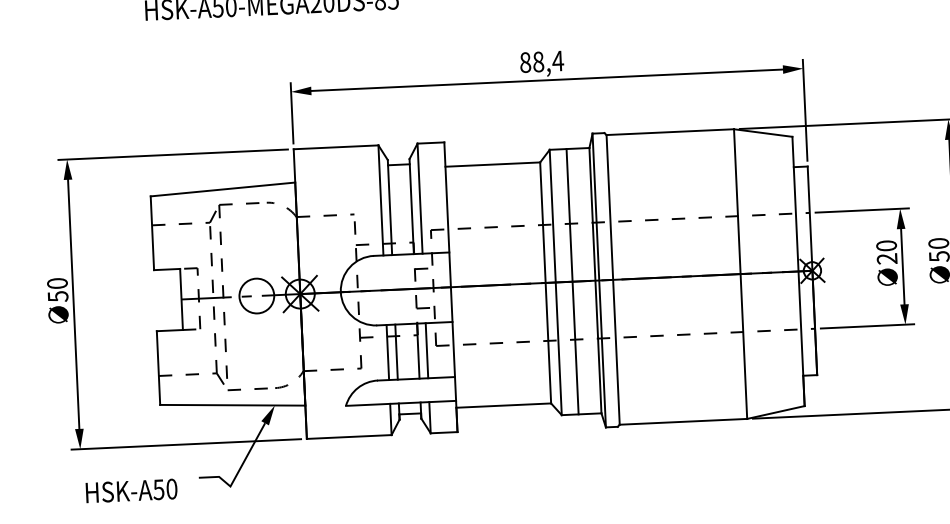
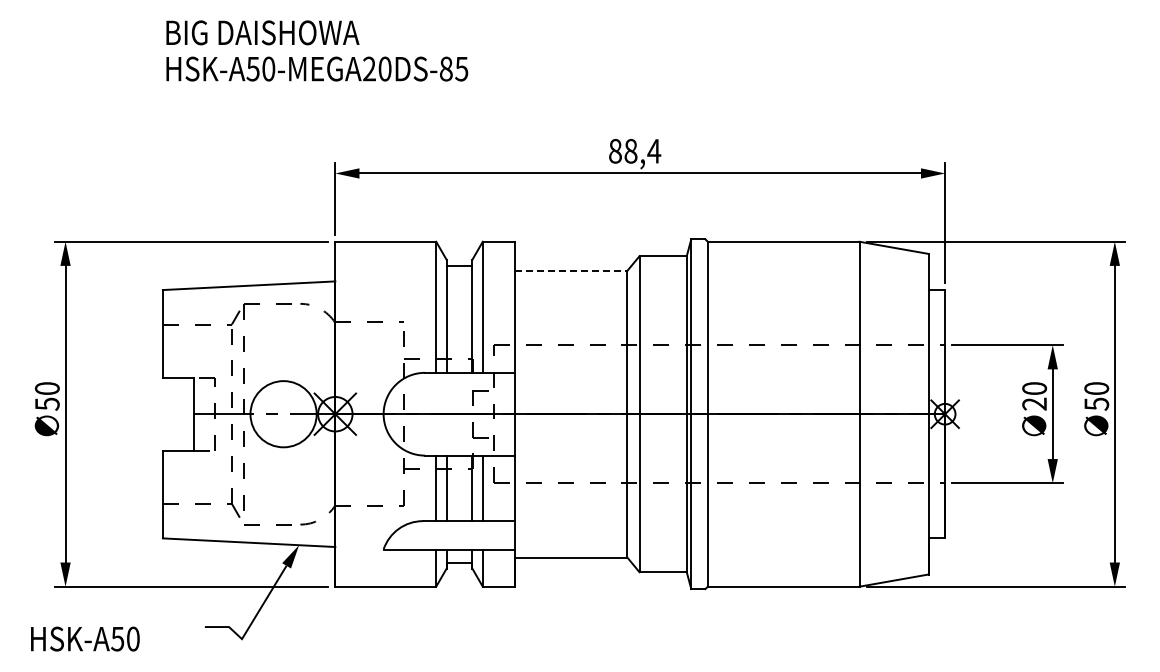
line: (493, 164) -> (571, 270), solid -> dashed
line: (572, 281) -> (659, 414), removed
circle: (256, 295) -> (283, 413), size x1.6
text: (131, 490) -> (85, 638), moved

